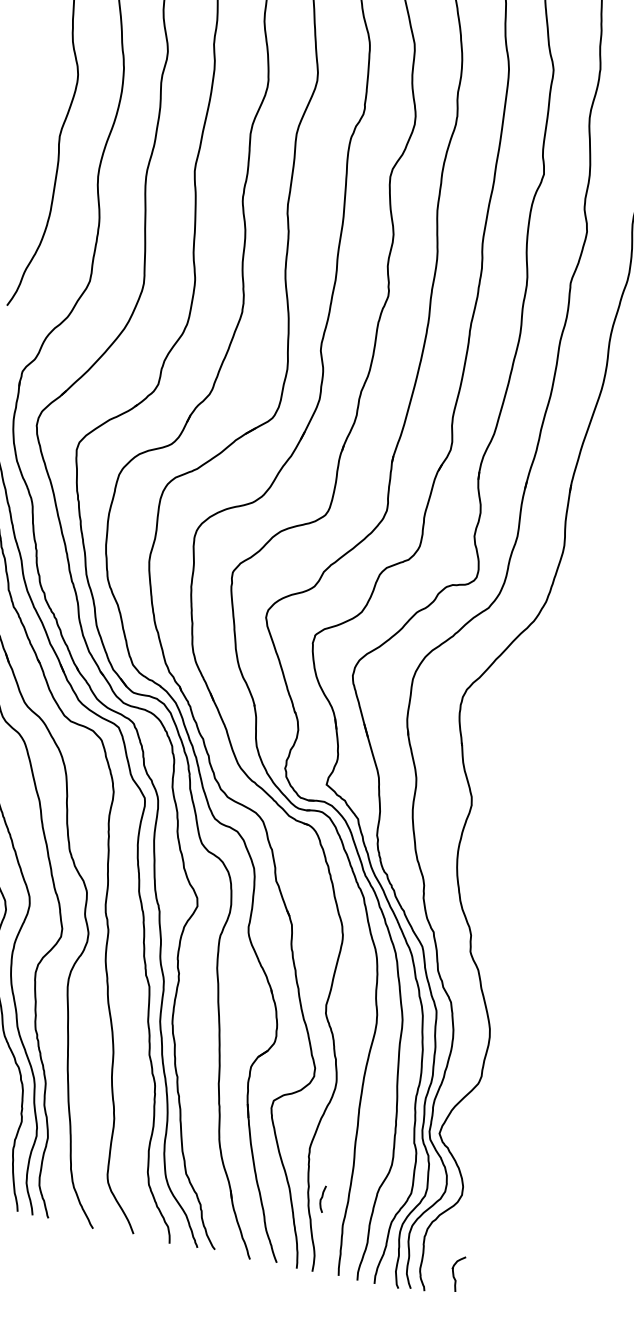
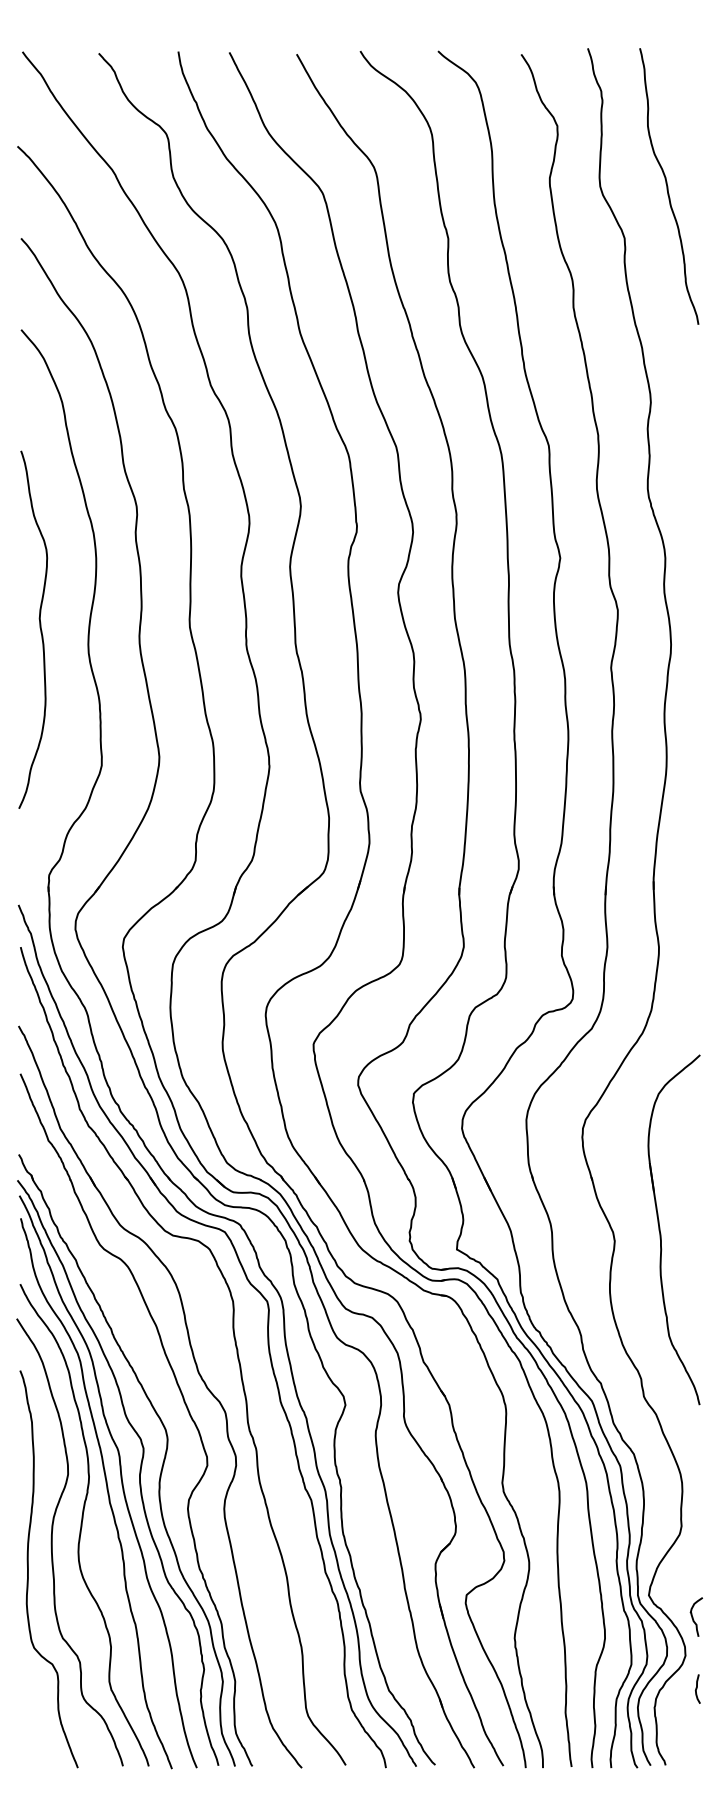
part: (515, 806) -> (661, 1233), added
curve: (322, 1198) -> (697, 1688), moved
curve: (454, 1272) -> (693, 1616), moved

